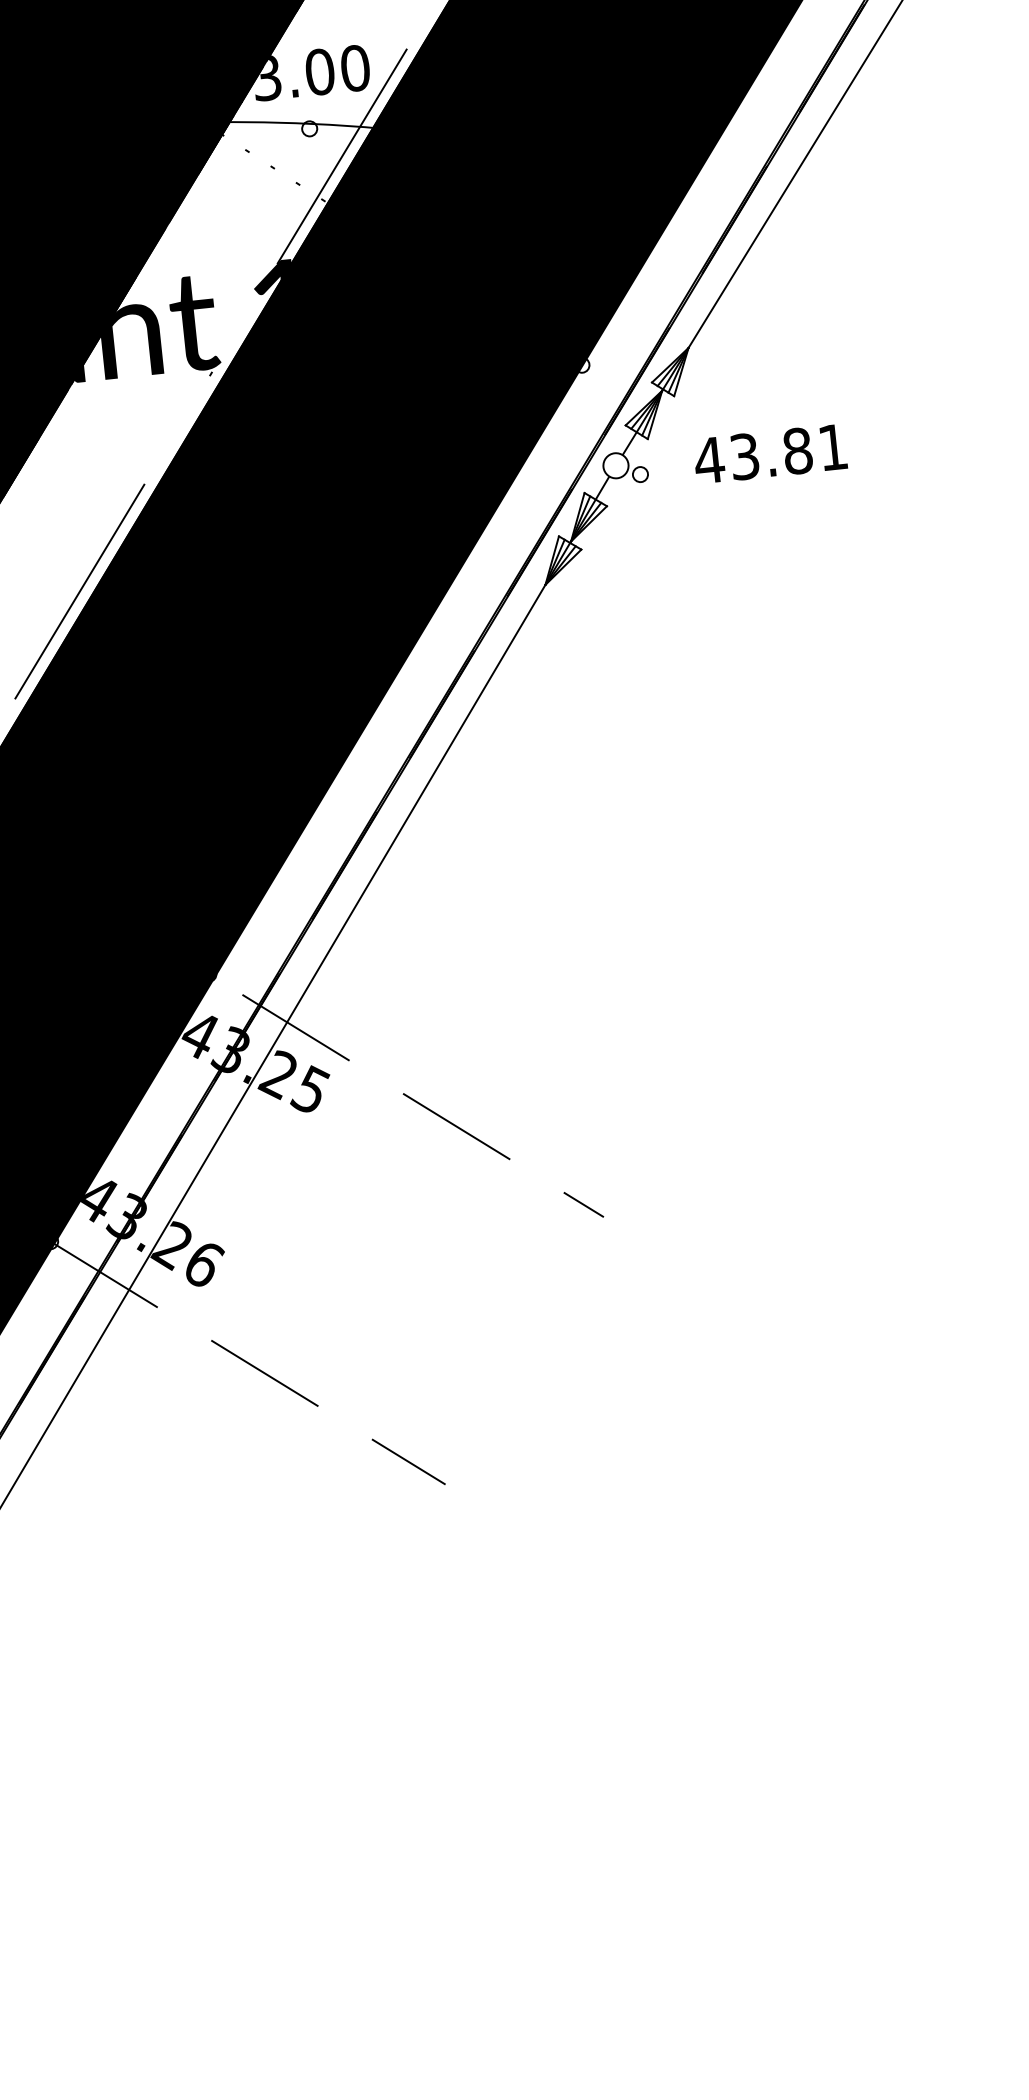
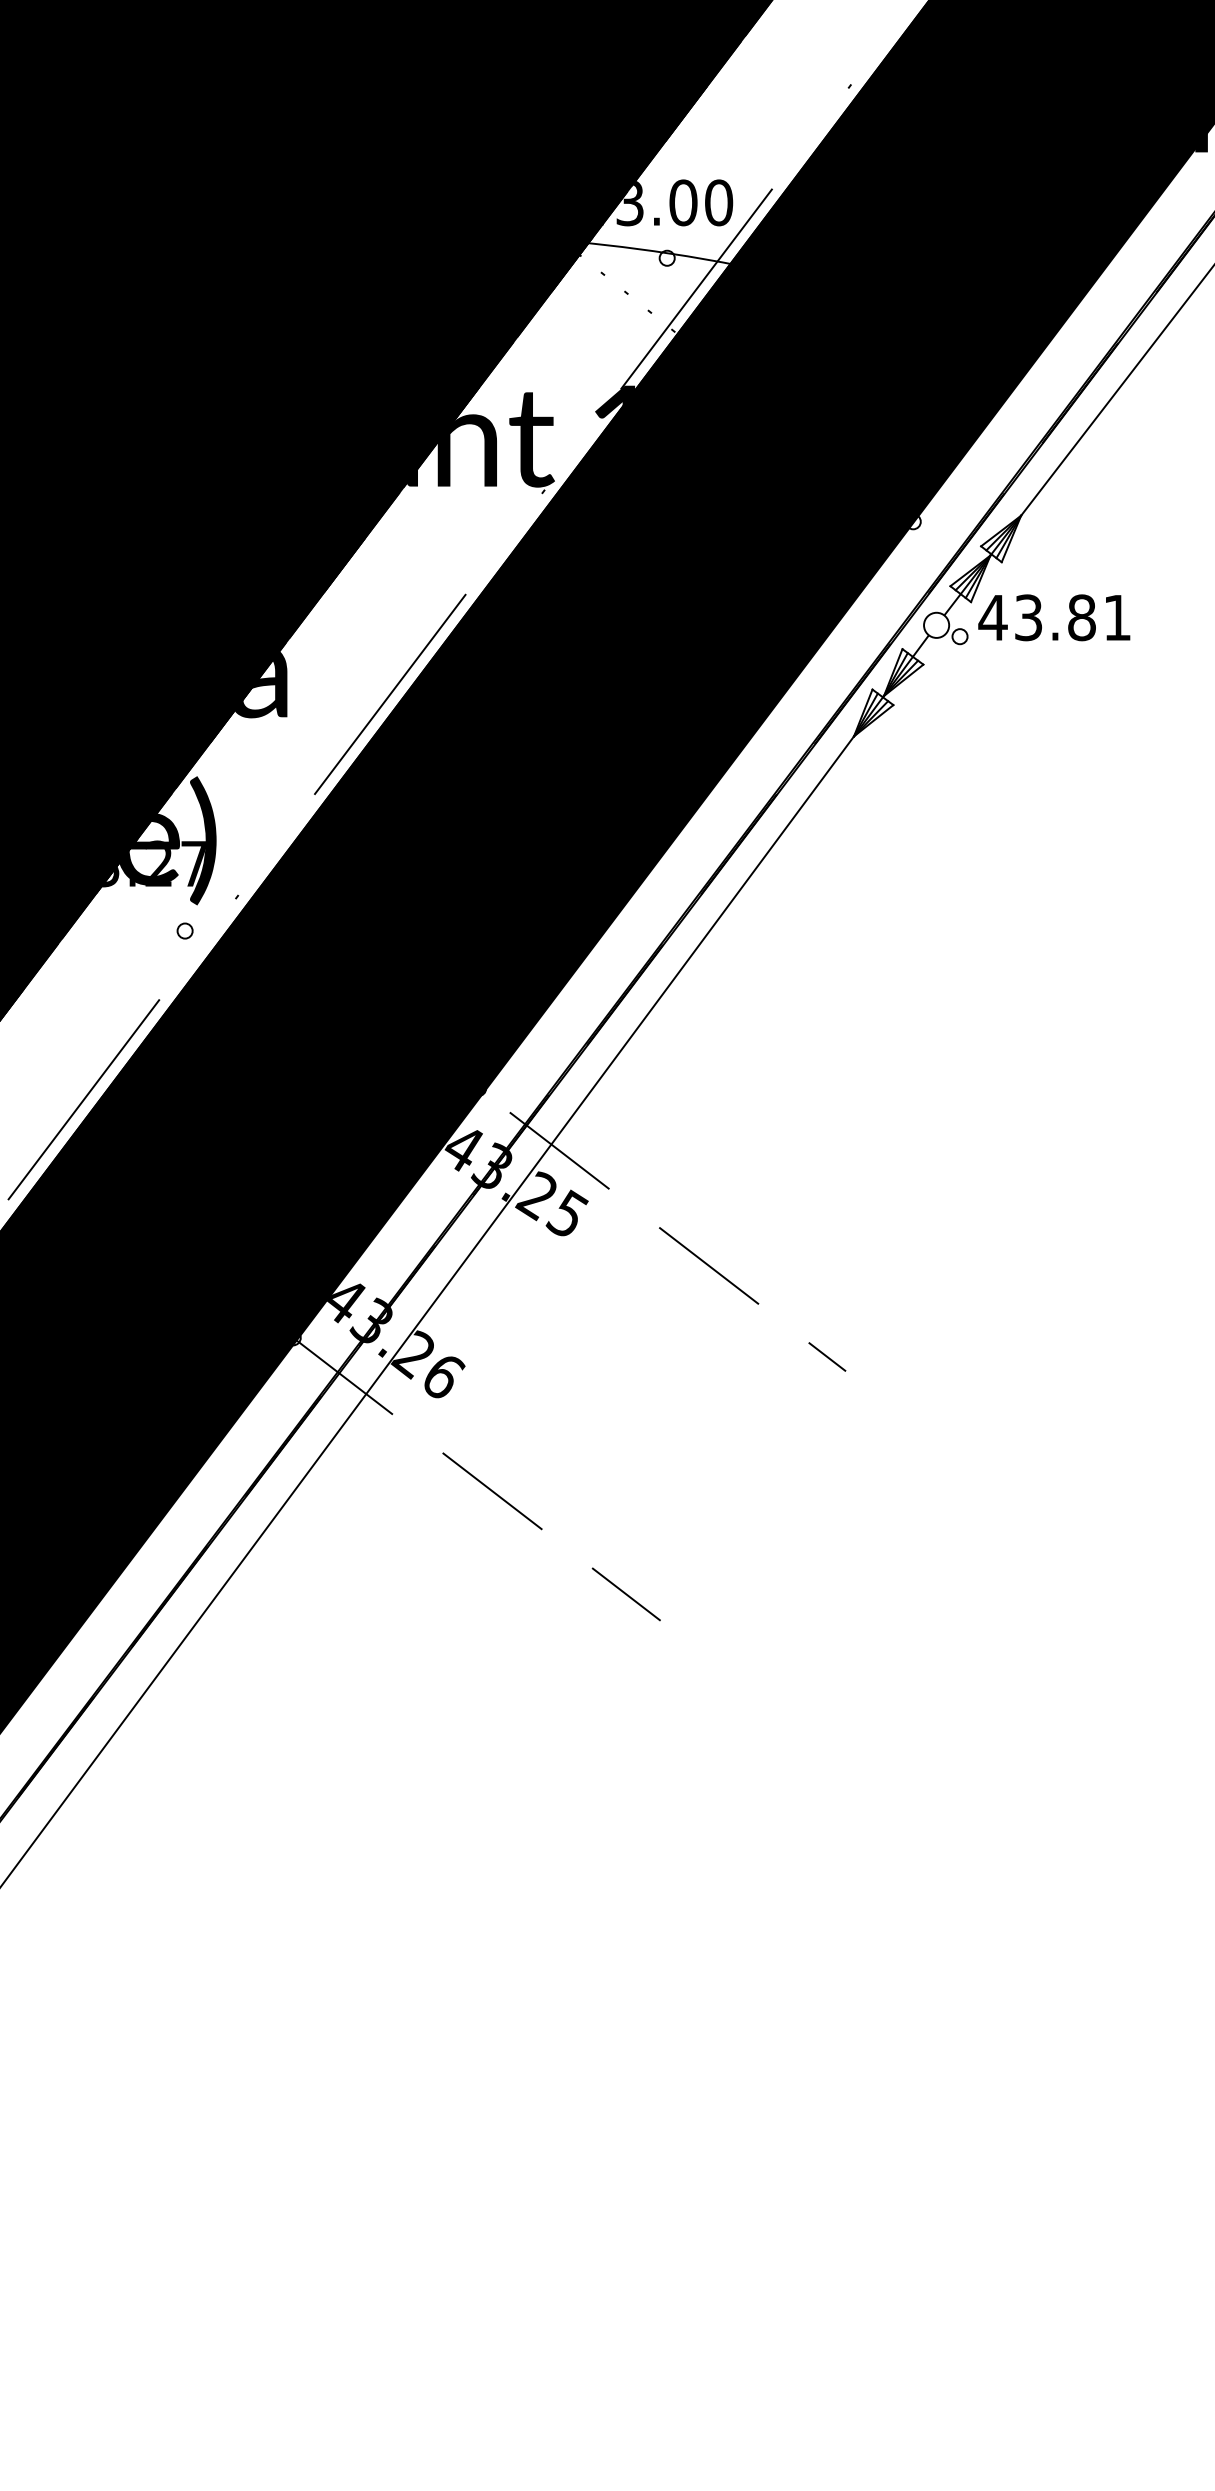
text: (770, 453) -> (1054, 617), moved

